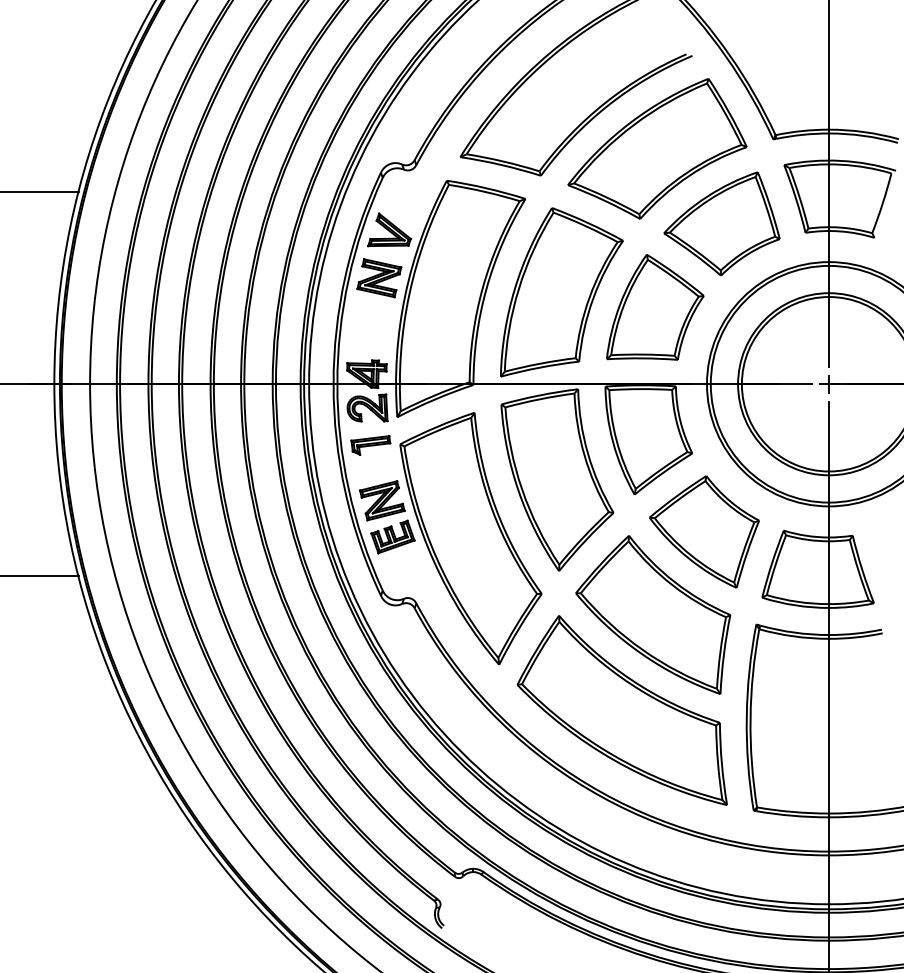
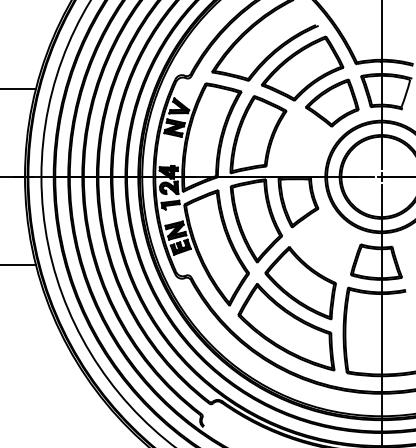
part: (655, 307) -> (301, 141), removed
part: (702, 531) -> (323, 244), removed

